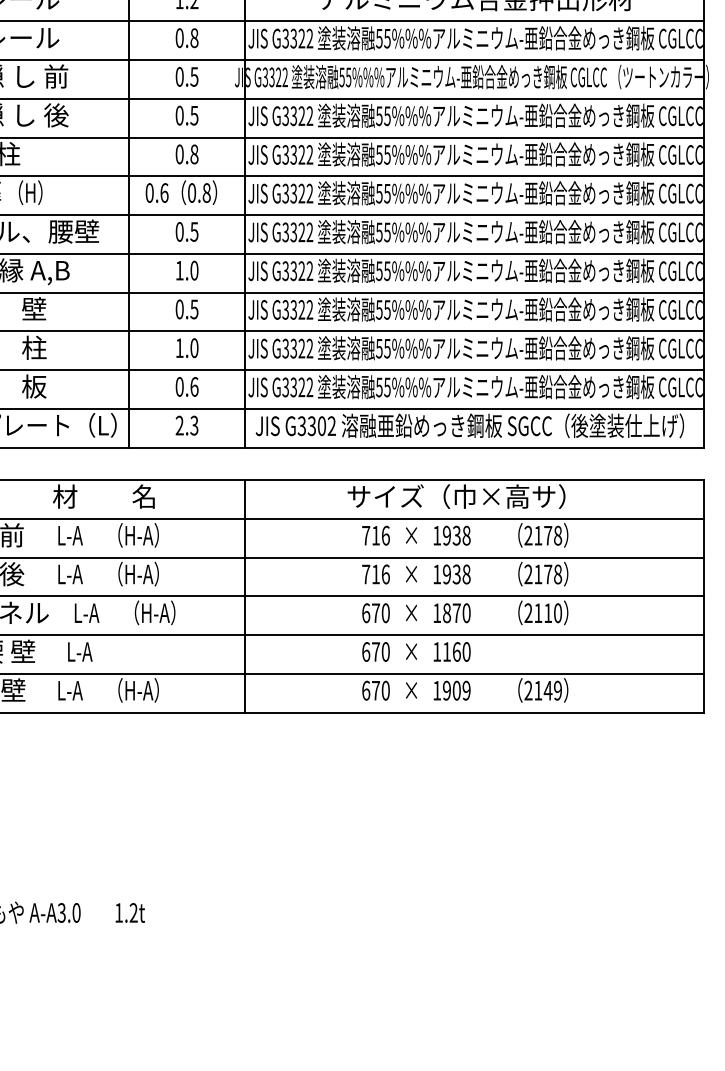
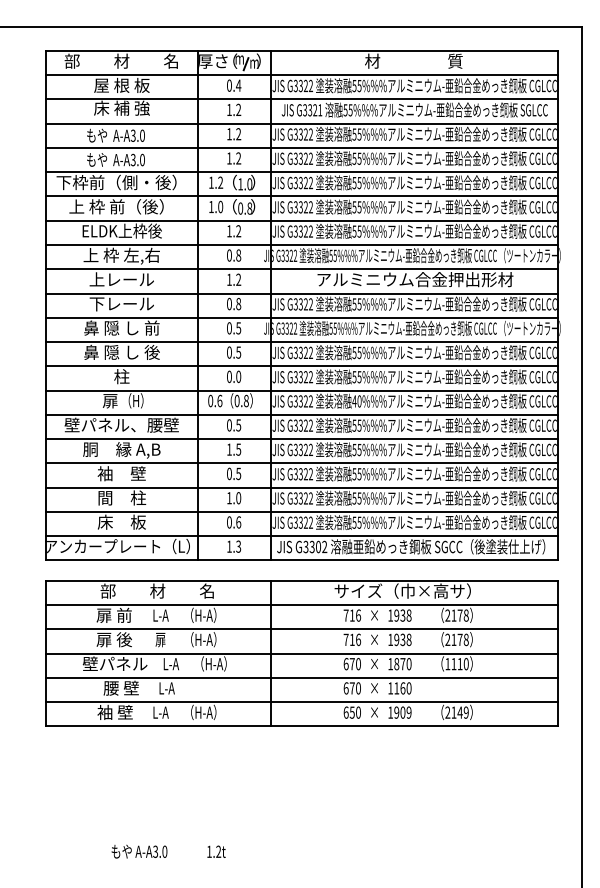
text: (194, 153) -> (238, 376), 0.8 -> 0.0
text: (382, 193) -> (356, 401), 55%%% -> 40%%%
text: (194, 270) -> (238, 449), 1.0 -> 1.5
text: (179, 425) -> (229, 546), 2.3 -> 1.3
text: (69, 573) -> (160, 639), L-A -> 扉
text: (527, 613) -> (447, 664), 2110 -> 1110
text: (374, 690) -> (351, 712), 670 -> 650
text: (130, 912) -> (216, 851), moved

